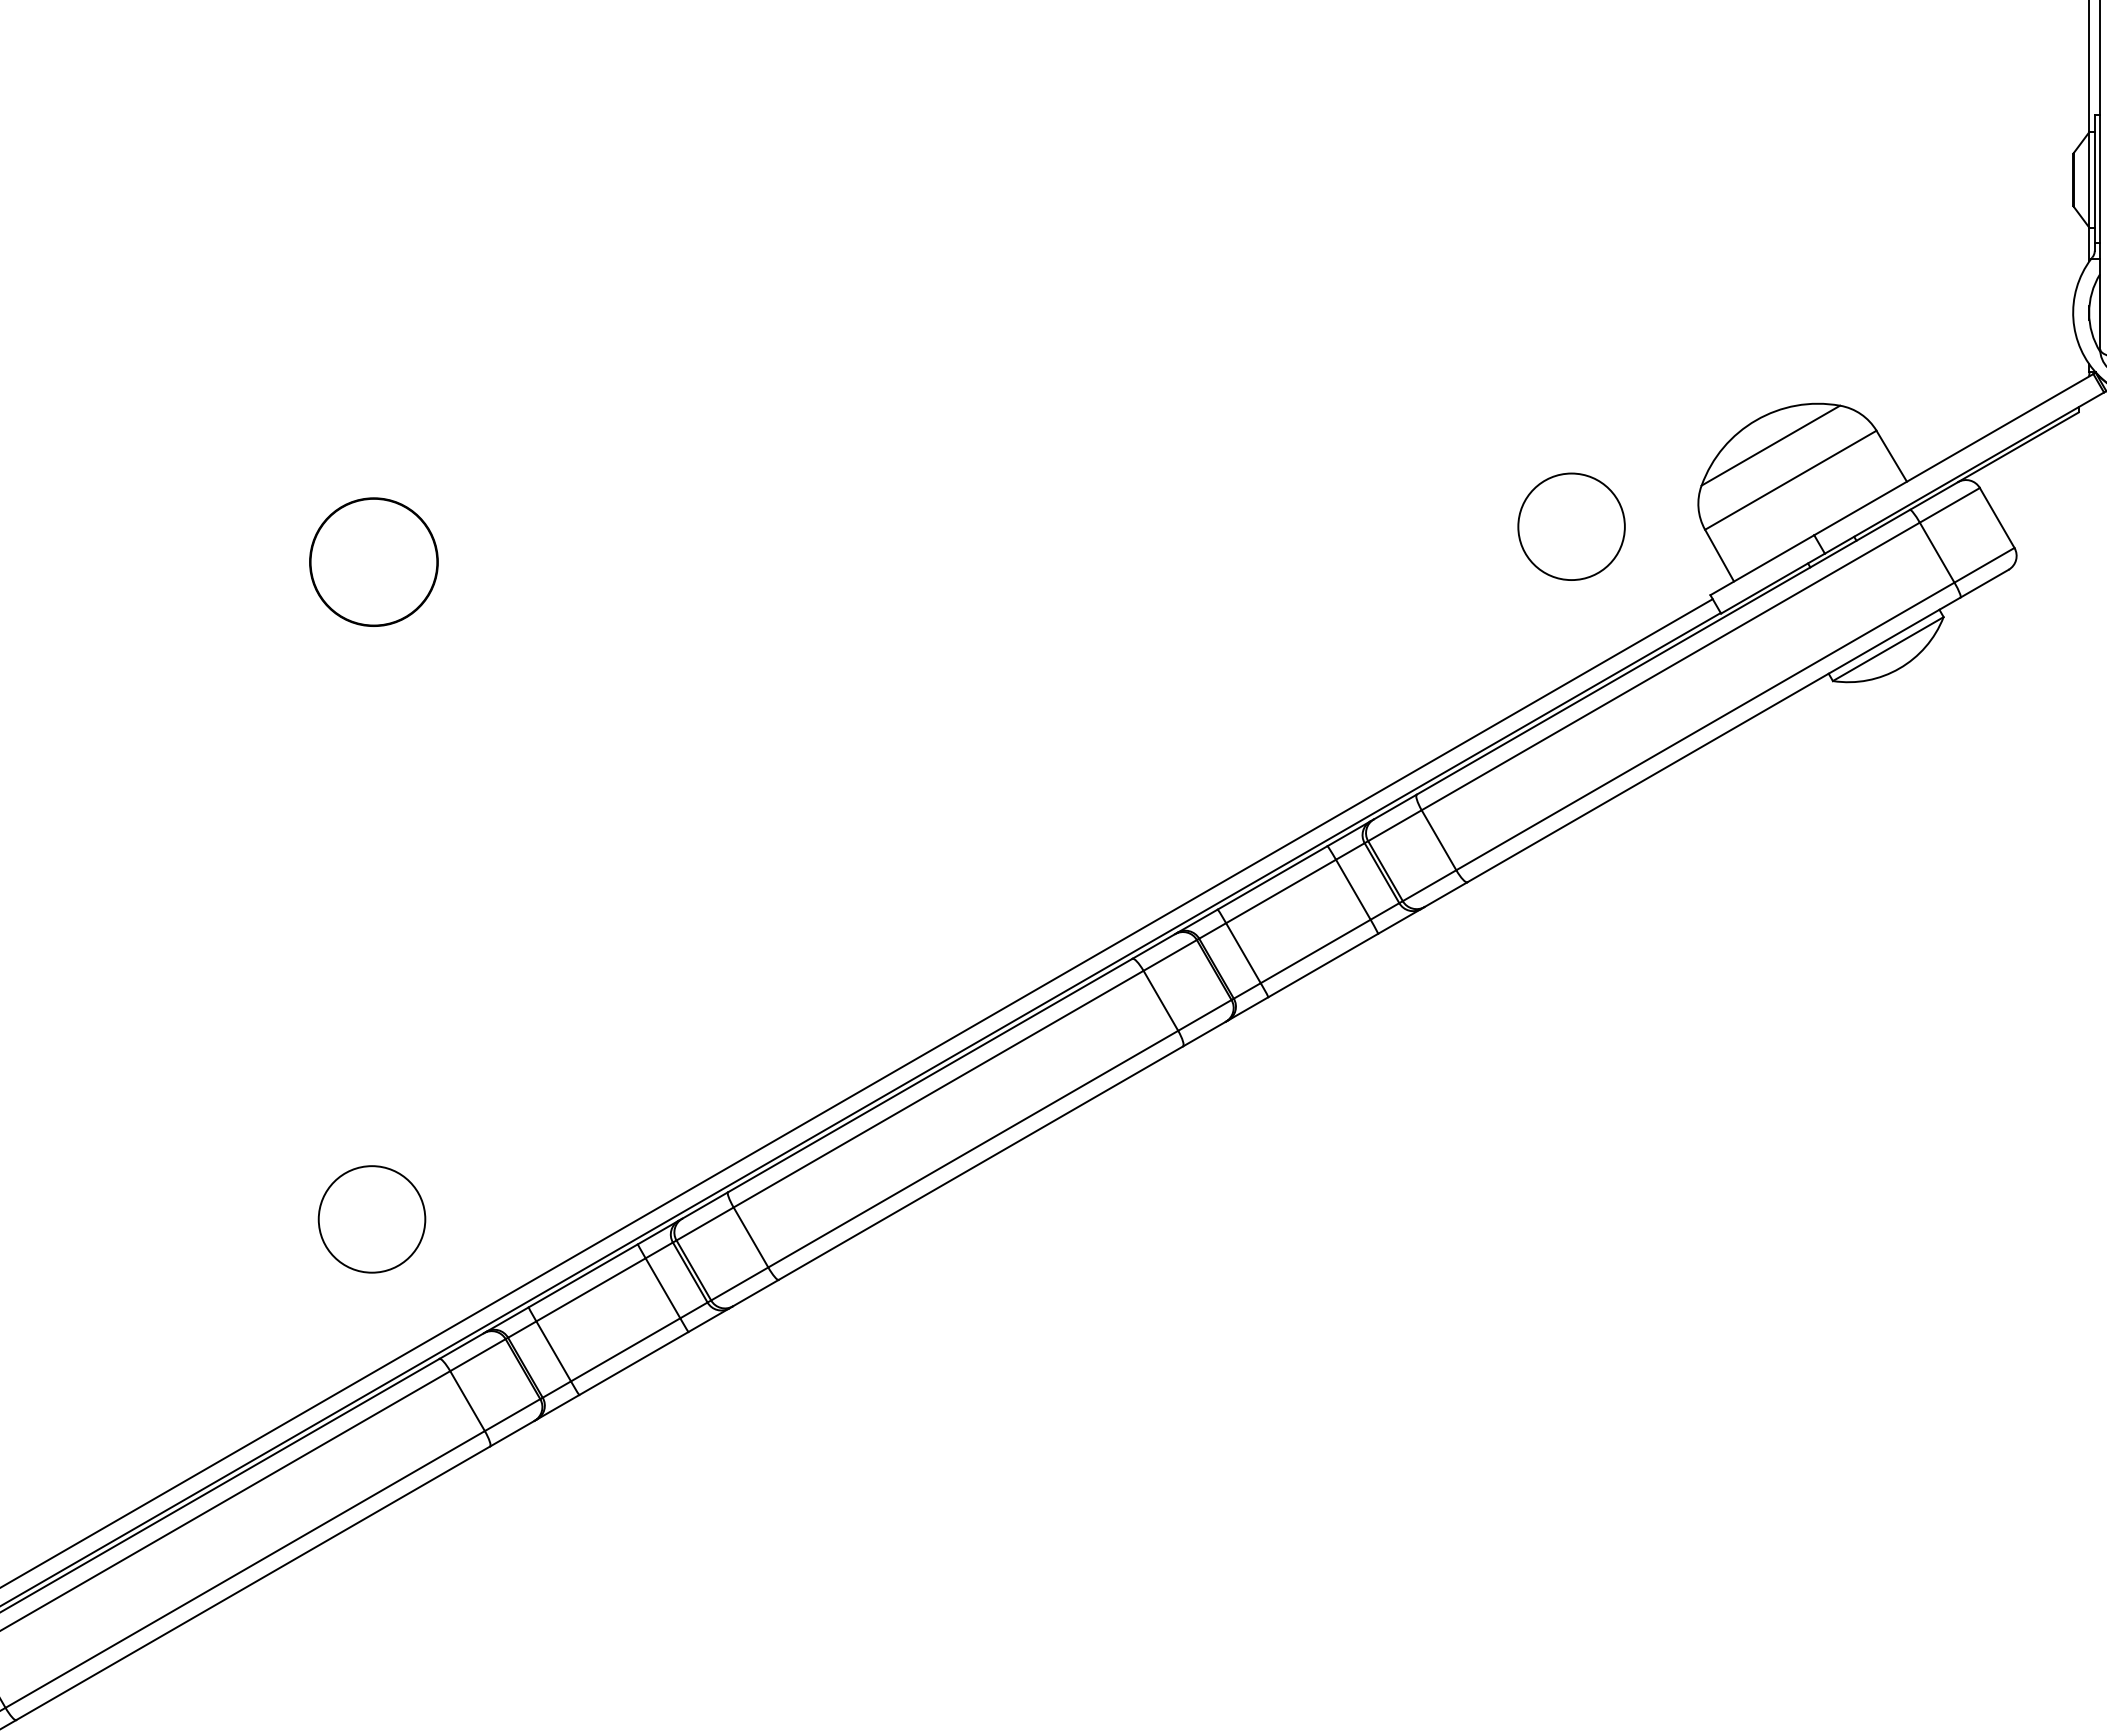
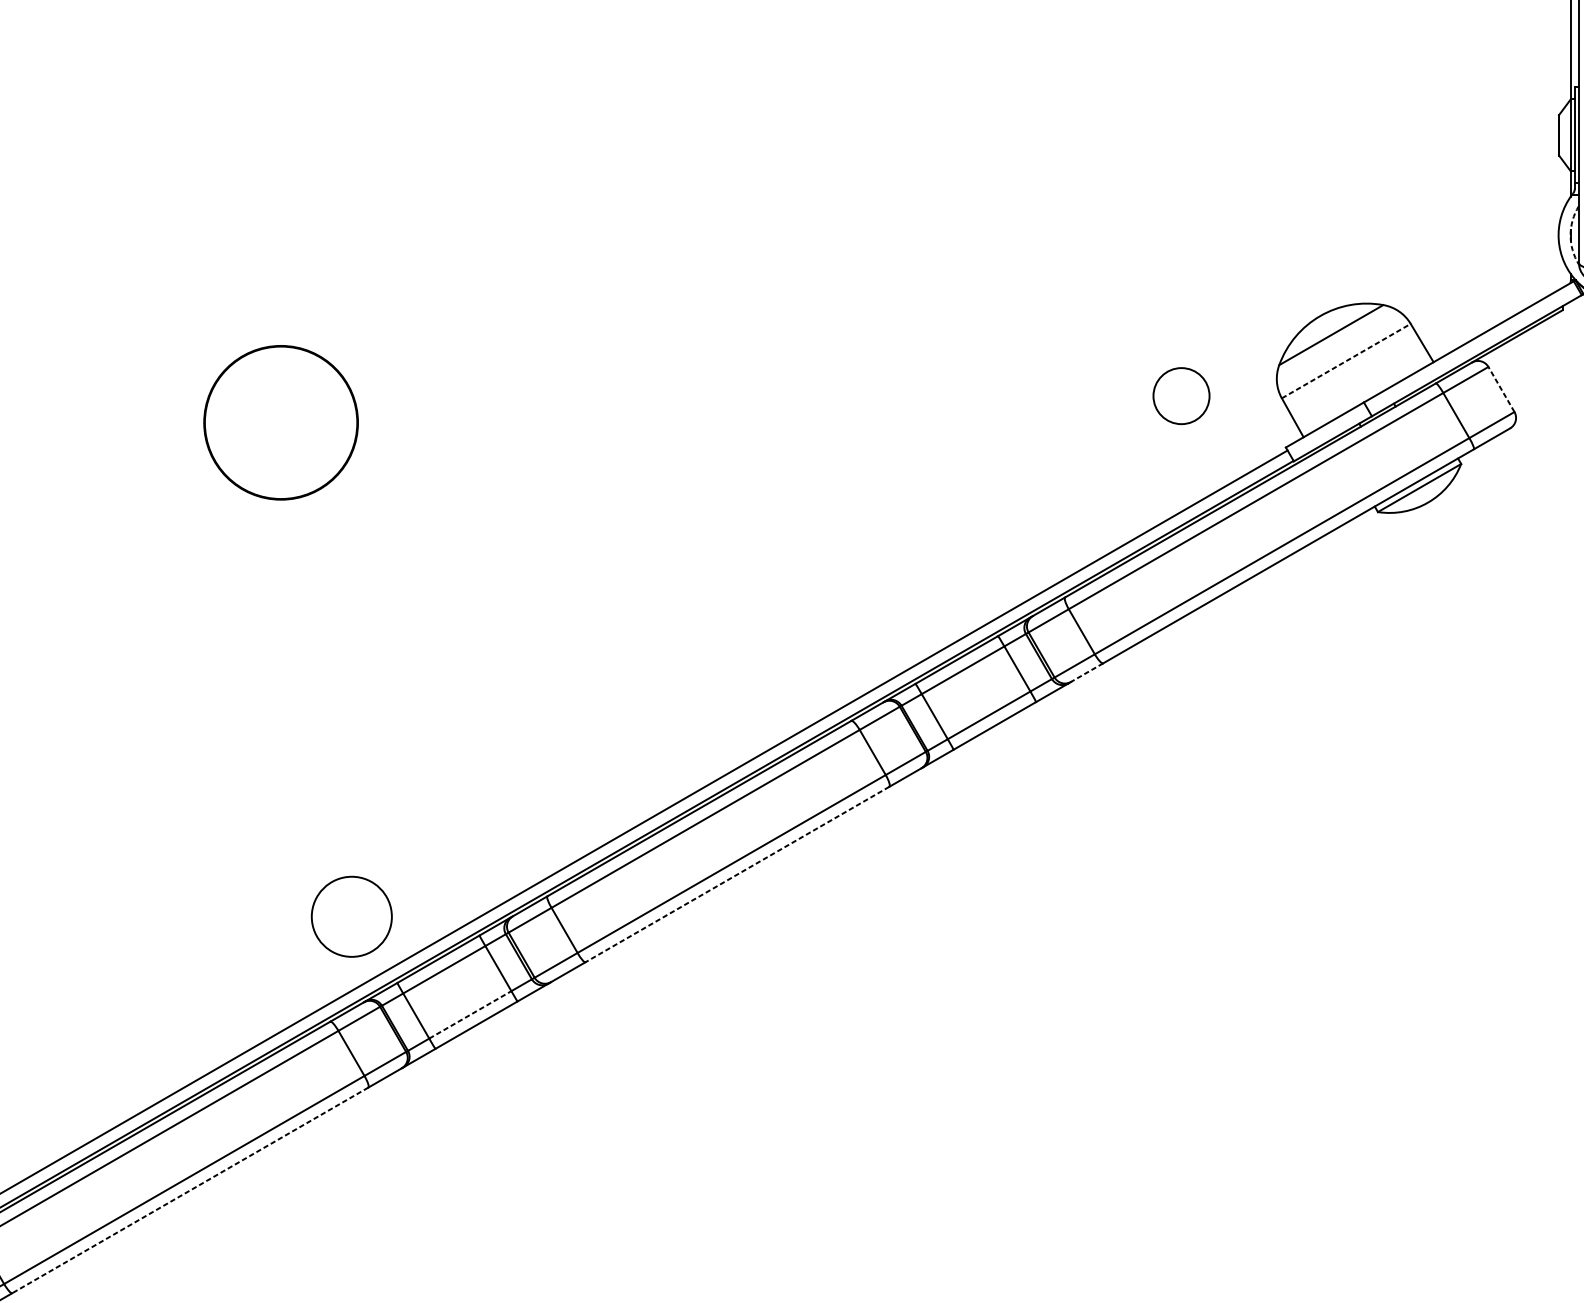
arc: (2089, 313) -> (1570, 235), solid -> dashed
line: (1790, 480) -> (1346, 361), solid -> dashed
line: (1997, 518) -> (1501, 389), solid -> dashed
circle: (1571, 526) -> (1181, 395), size x0.7
circle: (373, 561) -> (280, 422), size x1.6
line: (1446, 894) -> (1087, 672), solid -> dashed
line: (980, 1163) -> (737, 874), solid -> dashed
circle: (371, 1219) -> (351, 916), moved
line: (626, 1349) -> (470, 1014), solid -> dashed
line: (253, 1583) -> (190, 1190), solid -> dashed

